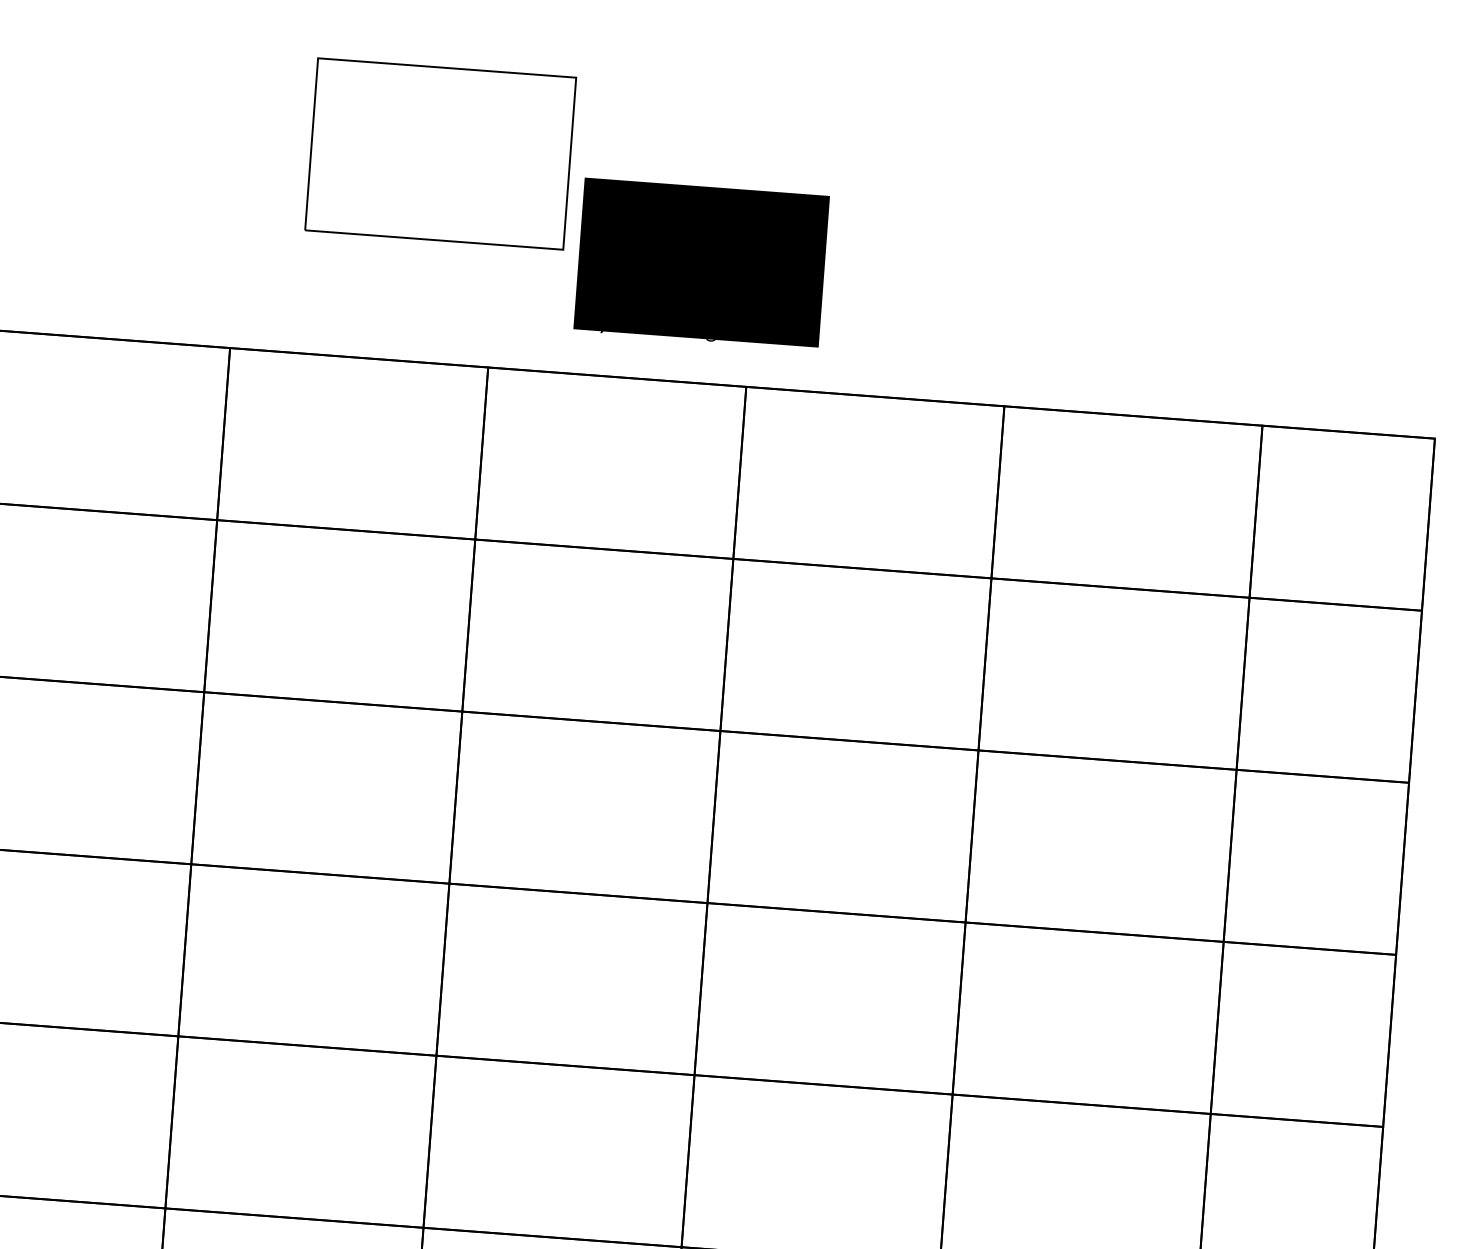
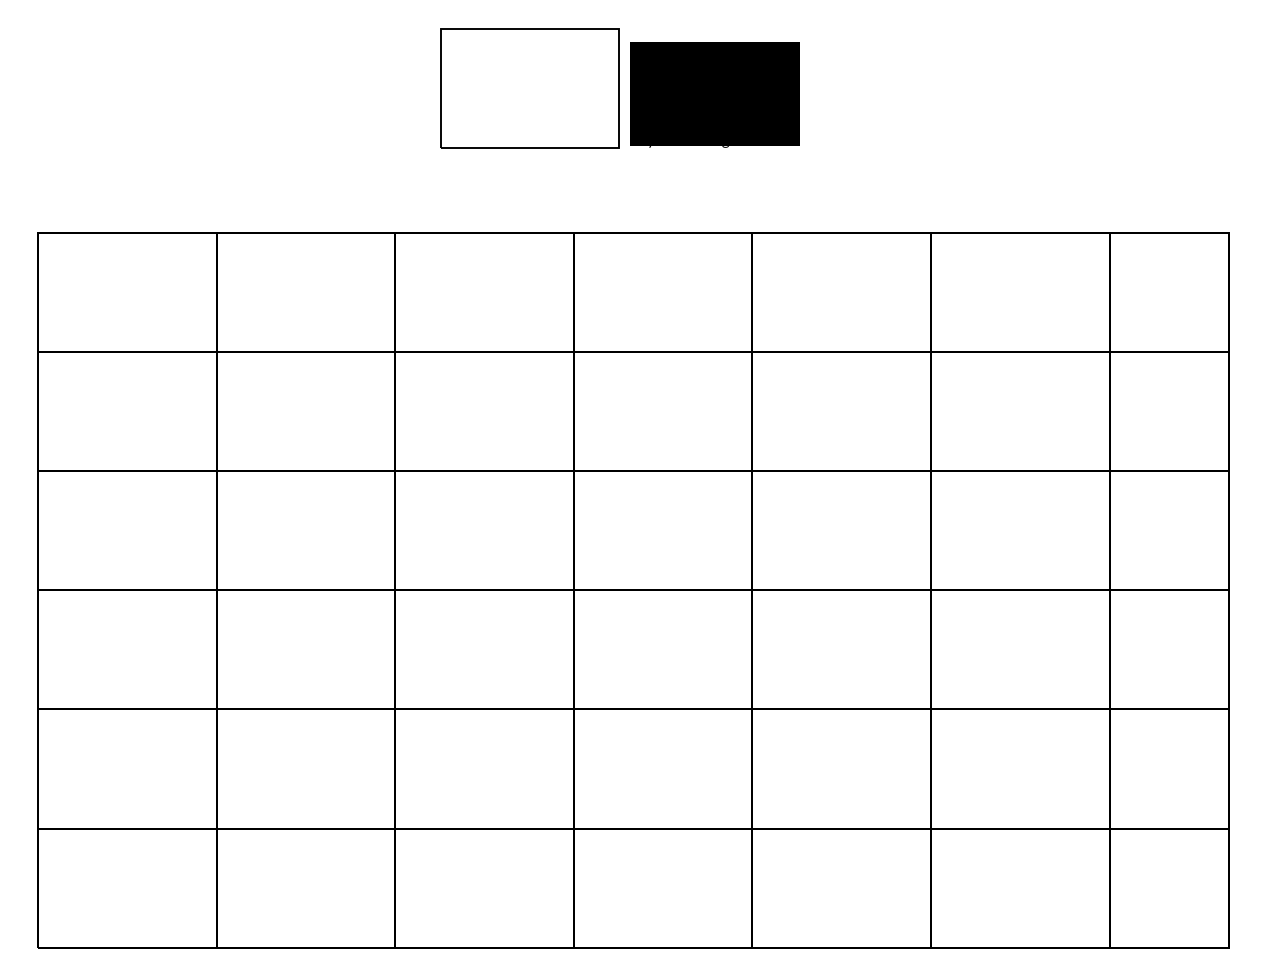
text: (700, 263) -> (714, 94), moved

